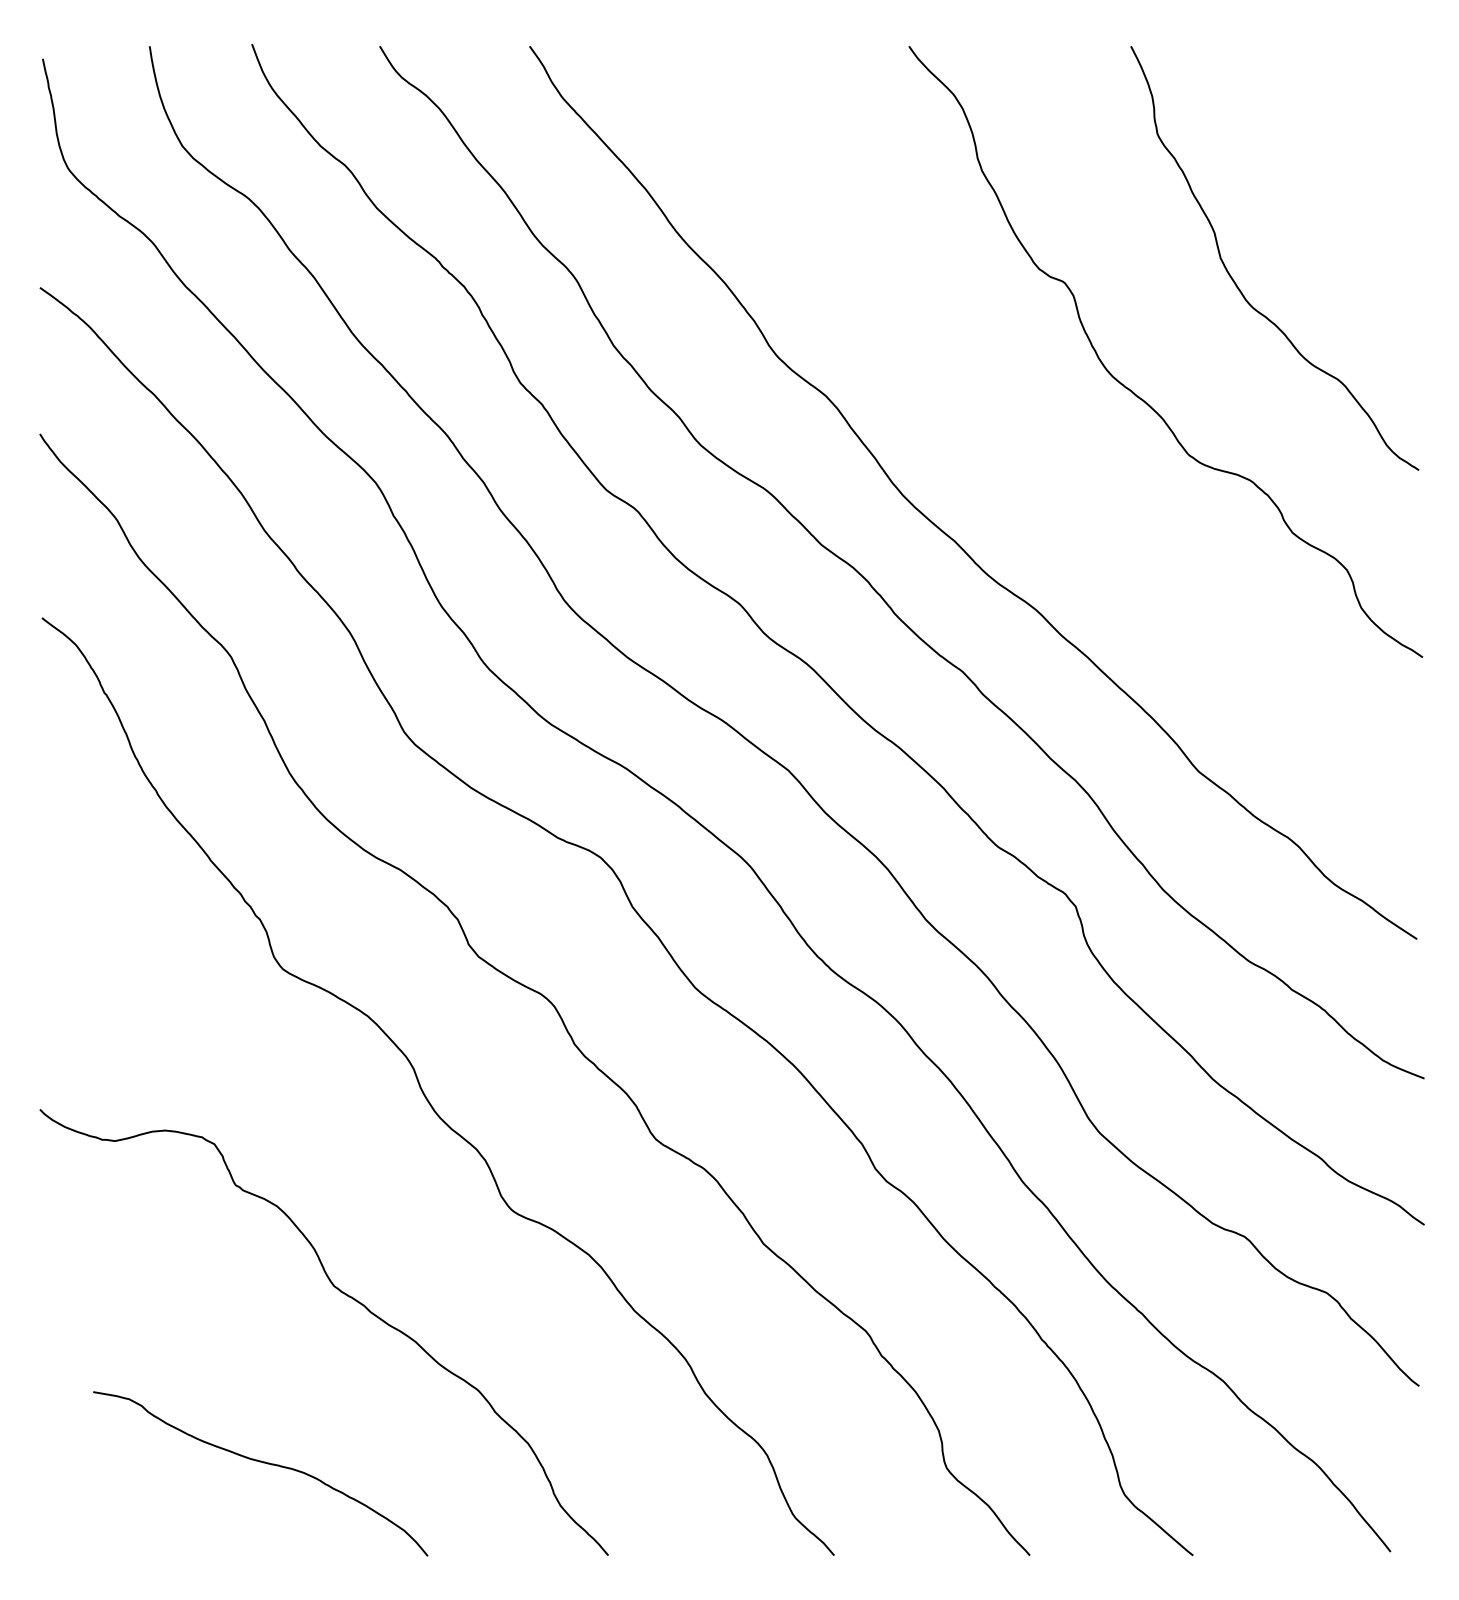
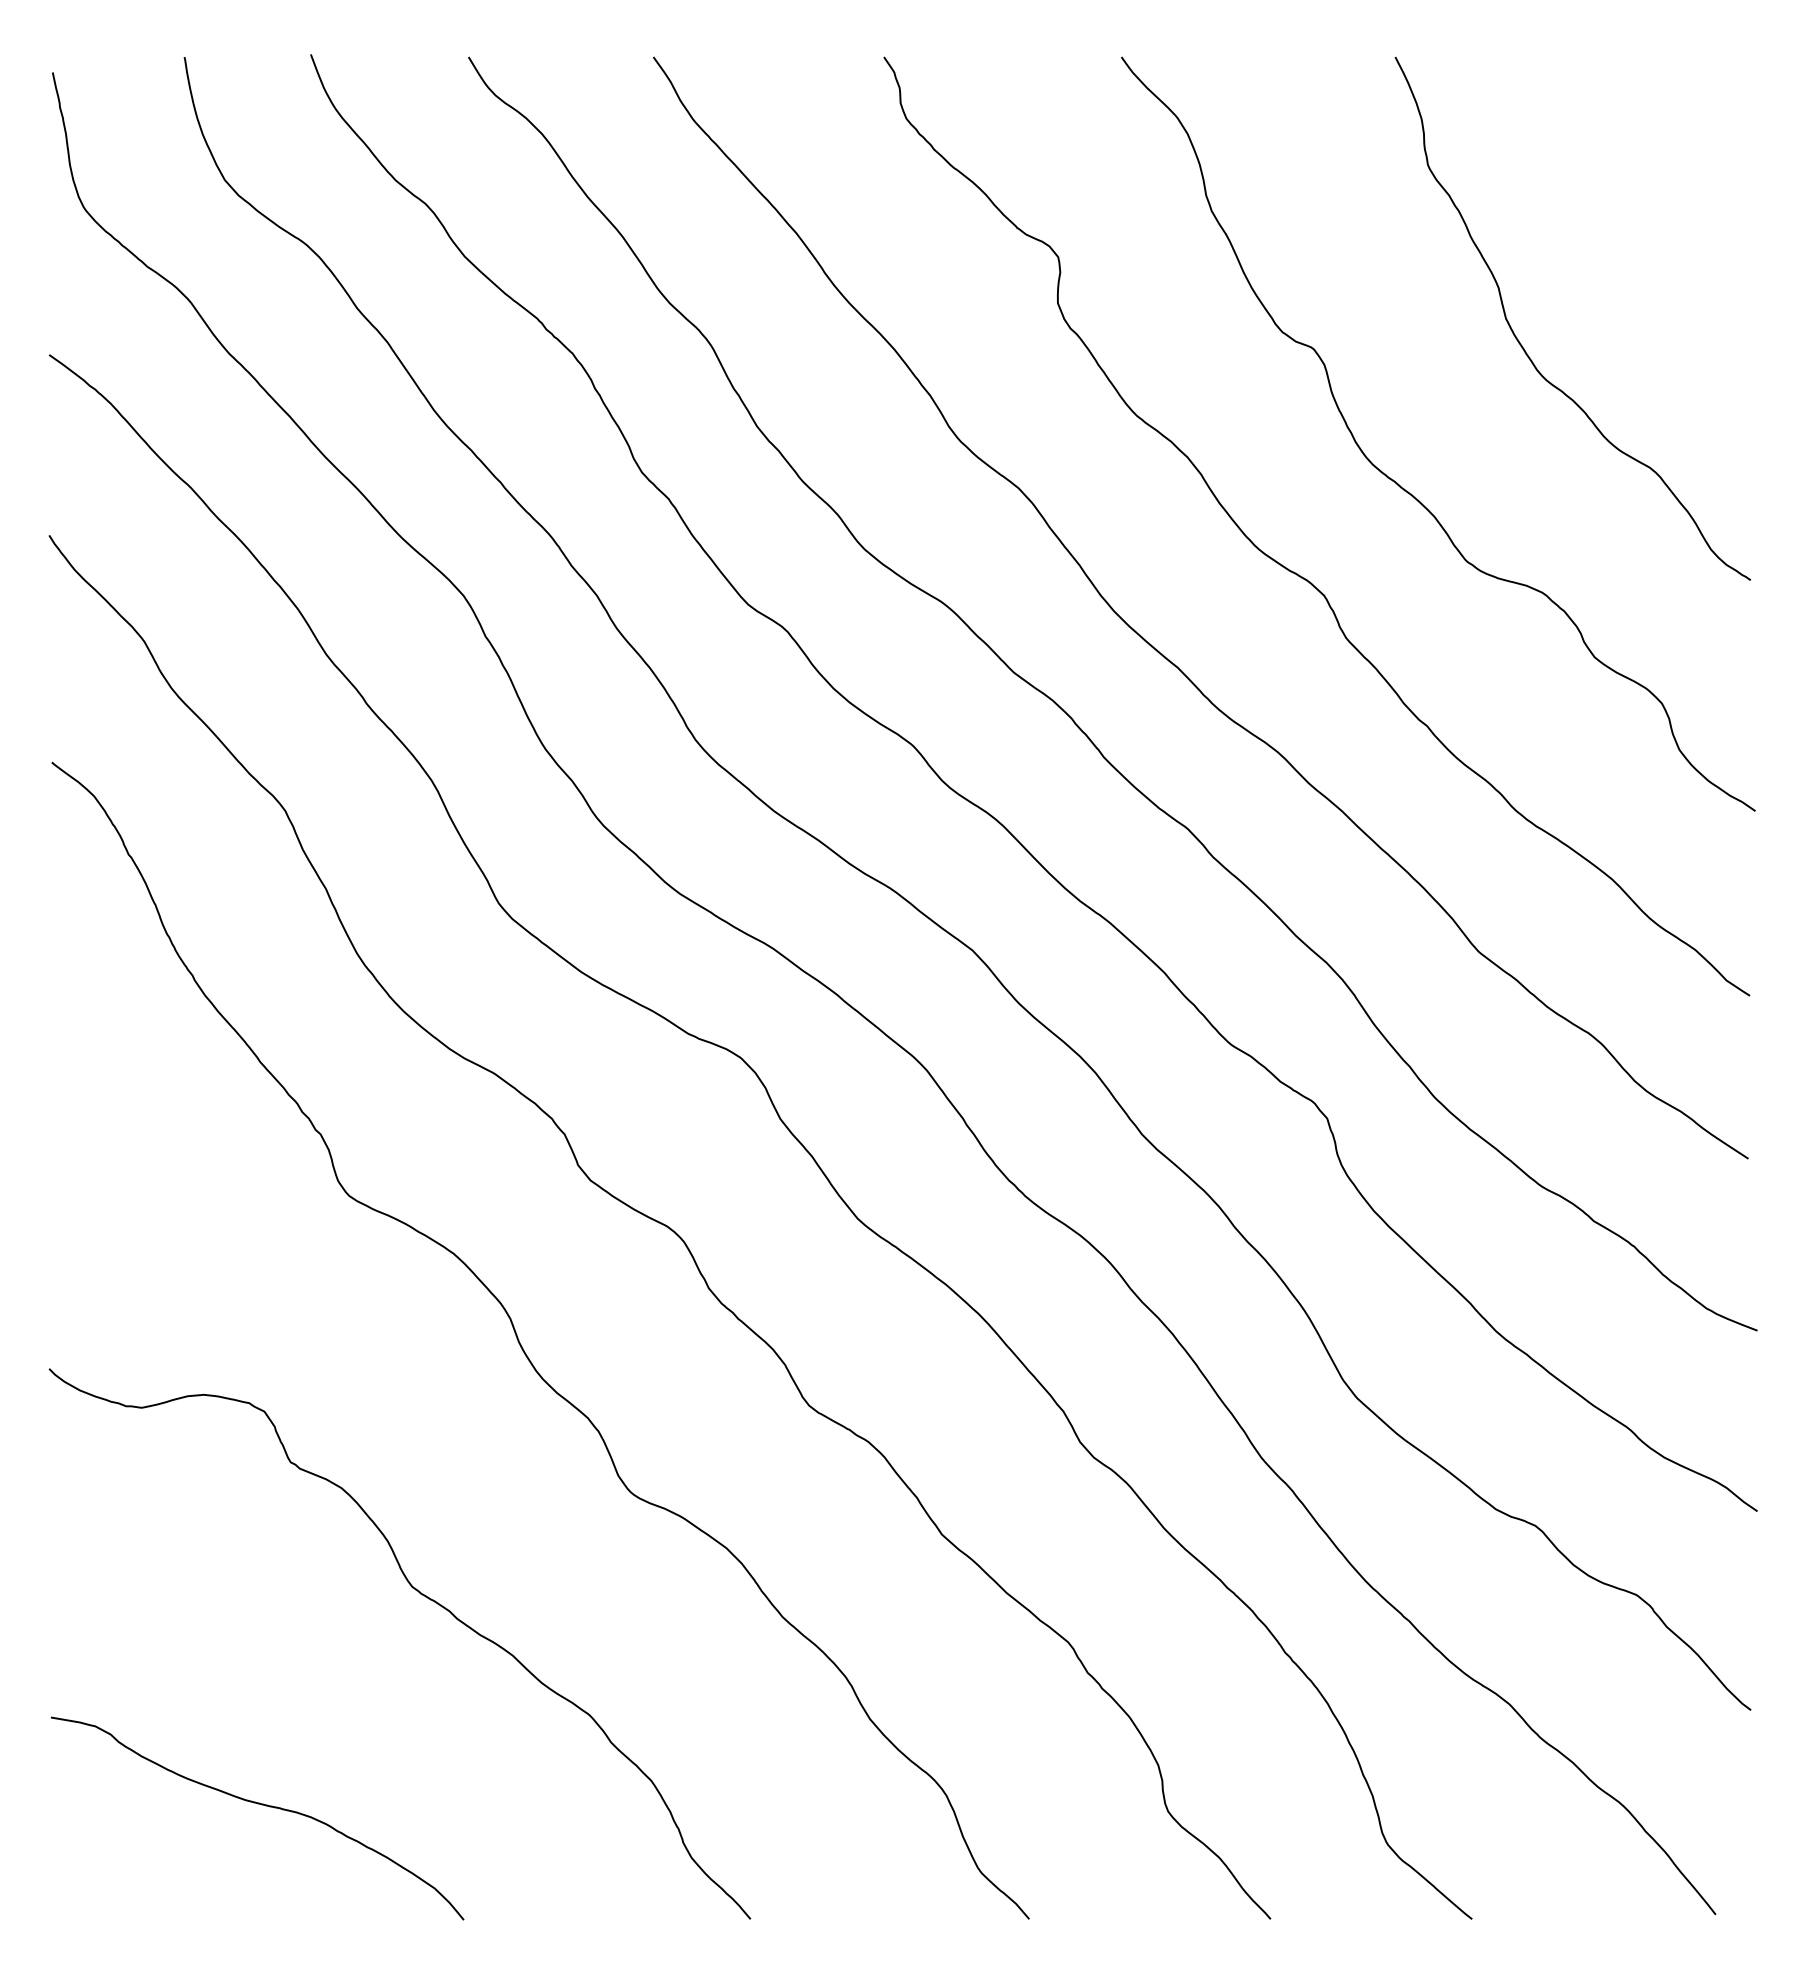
curve: (1044, 460) -> (1288, 568), added
curve: (263, 1463) -> (261, 1805), moved

